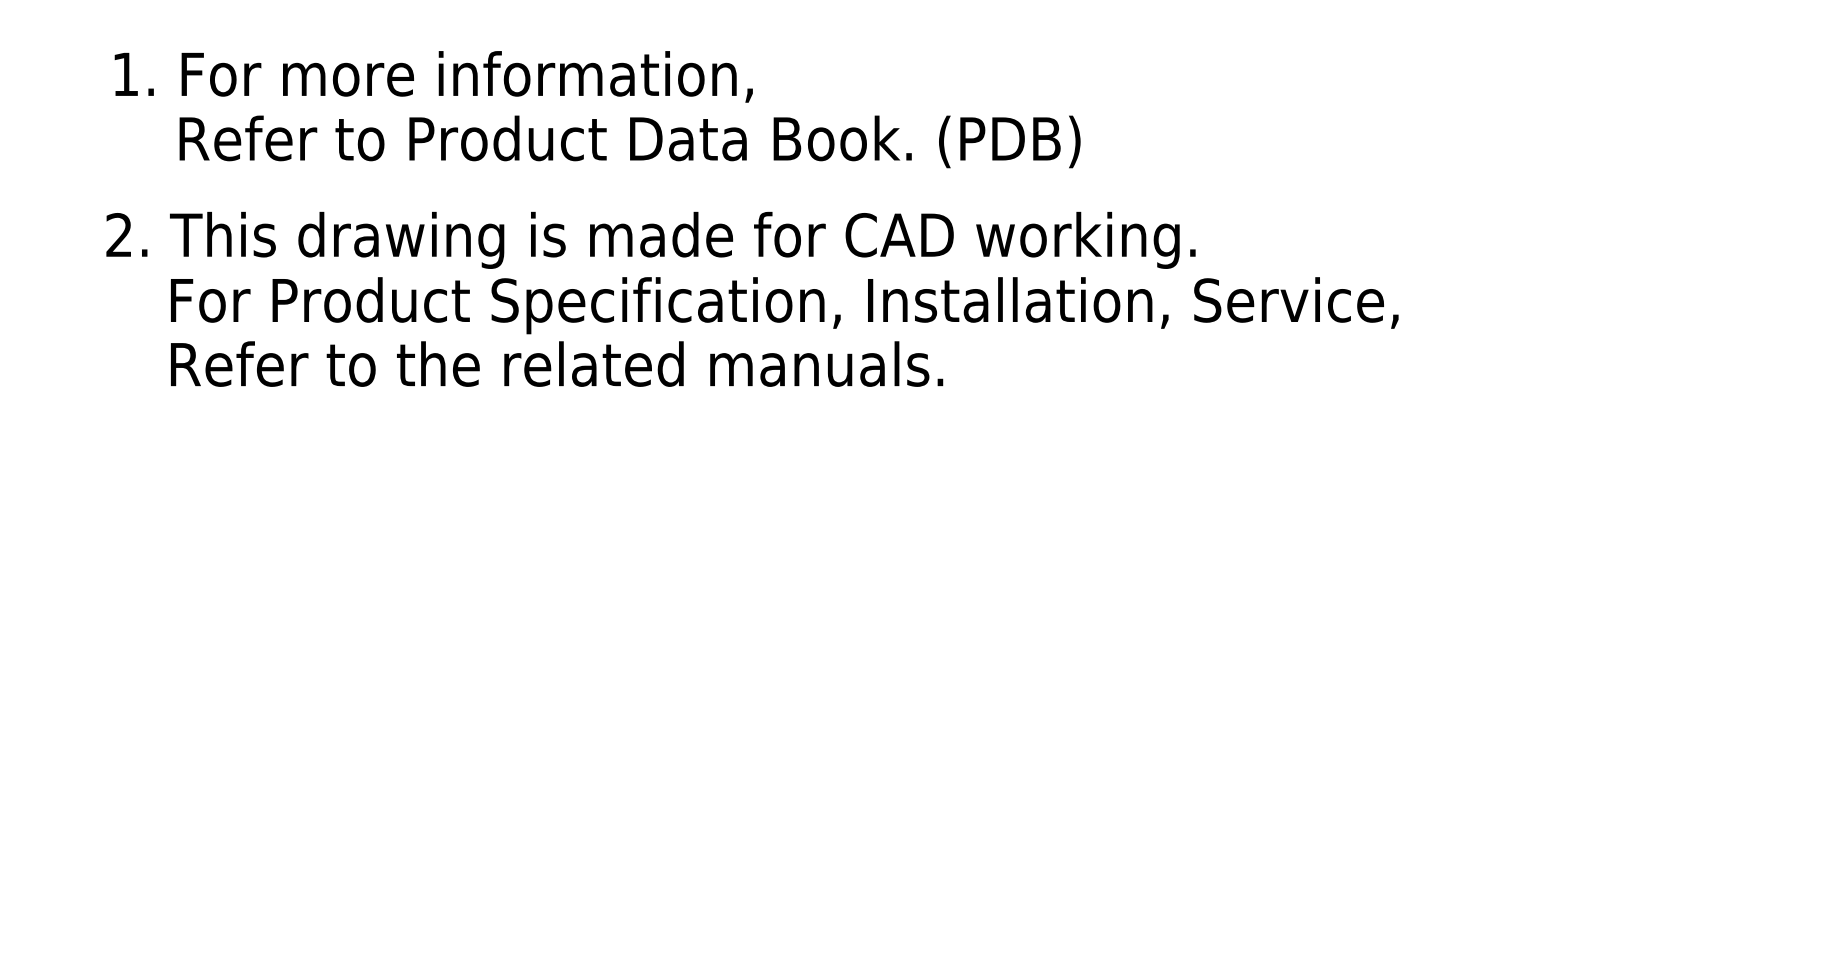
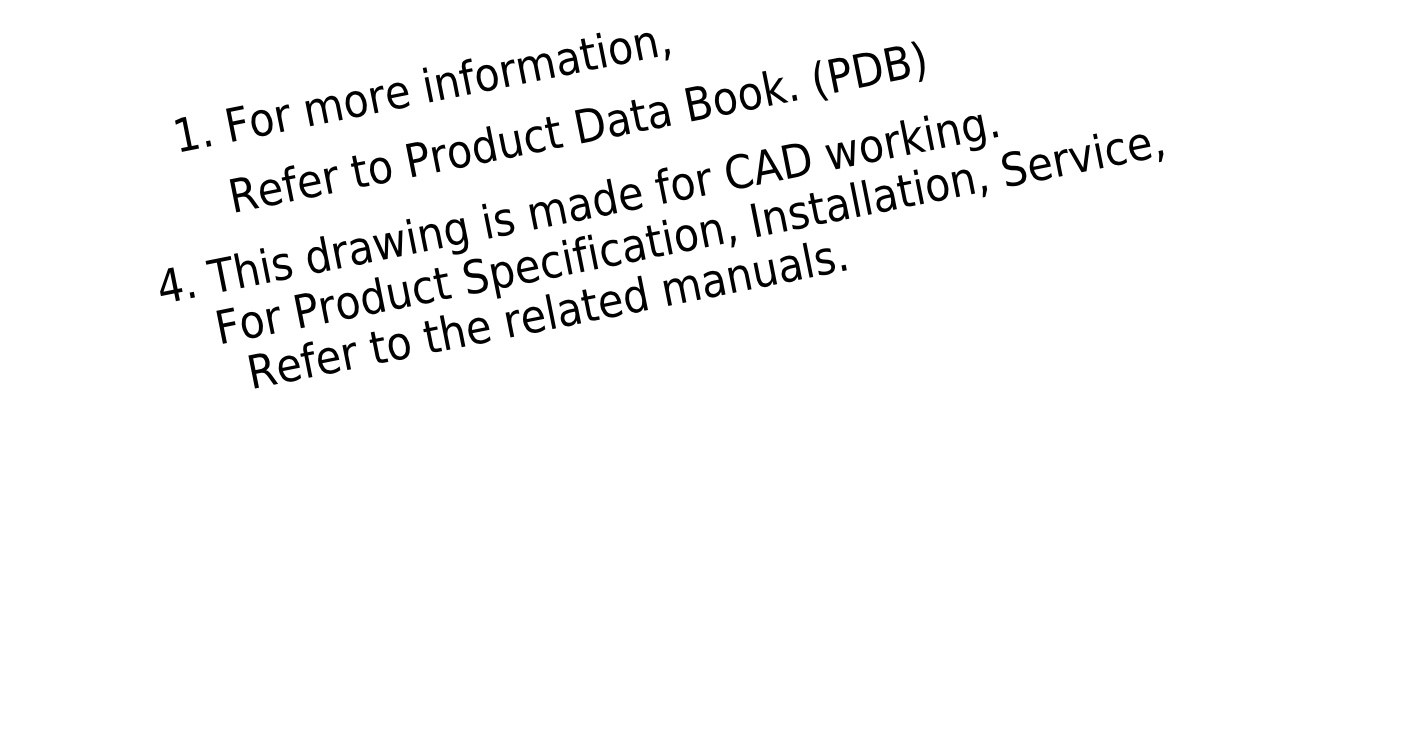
text: (433, 76) -> (422, 88), moved
text: (629, 141) -> (578, 128), moved
text: (119, 234) -> (170, 284), 2. -> 4.
text: (557, 363) -> (547, 311), moved

